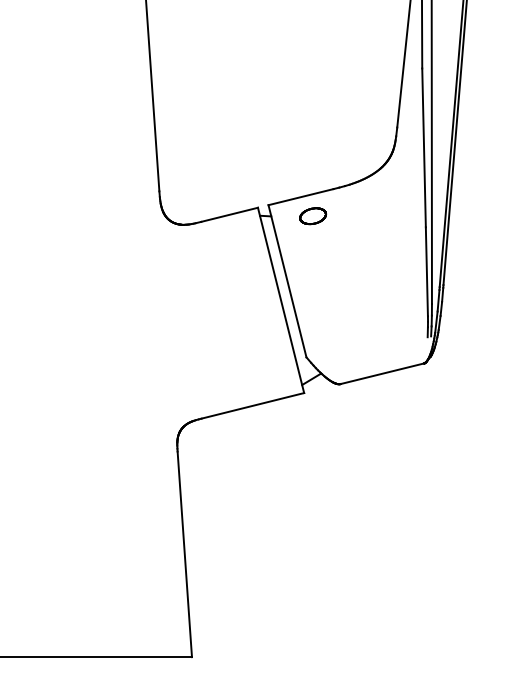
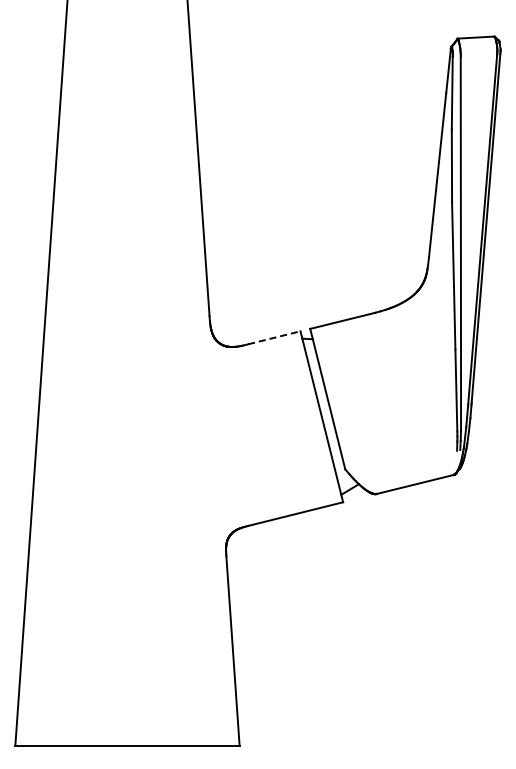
line: (229, 214) -> (274, 337), solid -> dashed
part: (313, 215) -> (351, 338), removed

